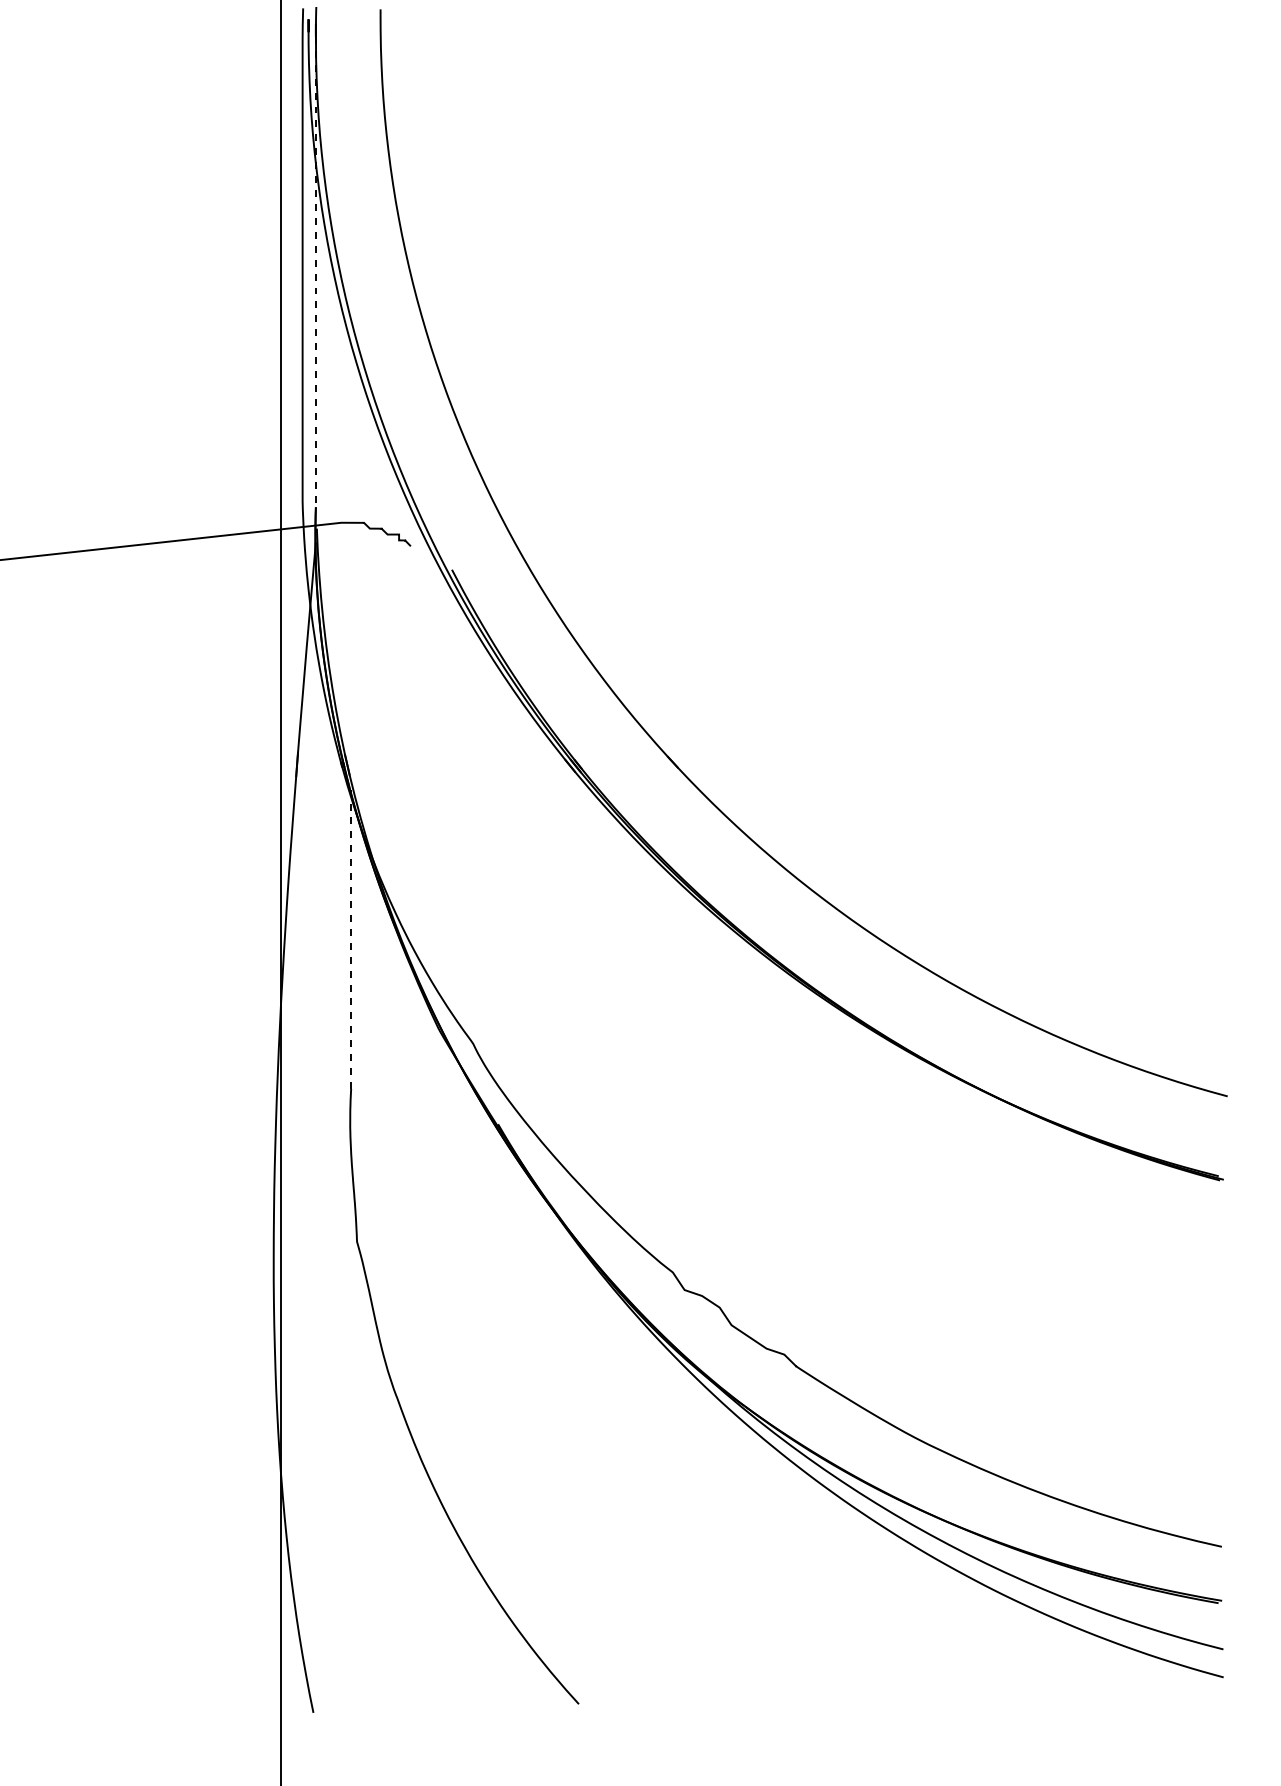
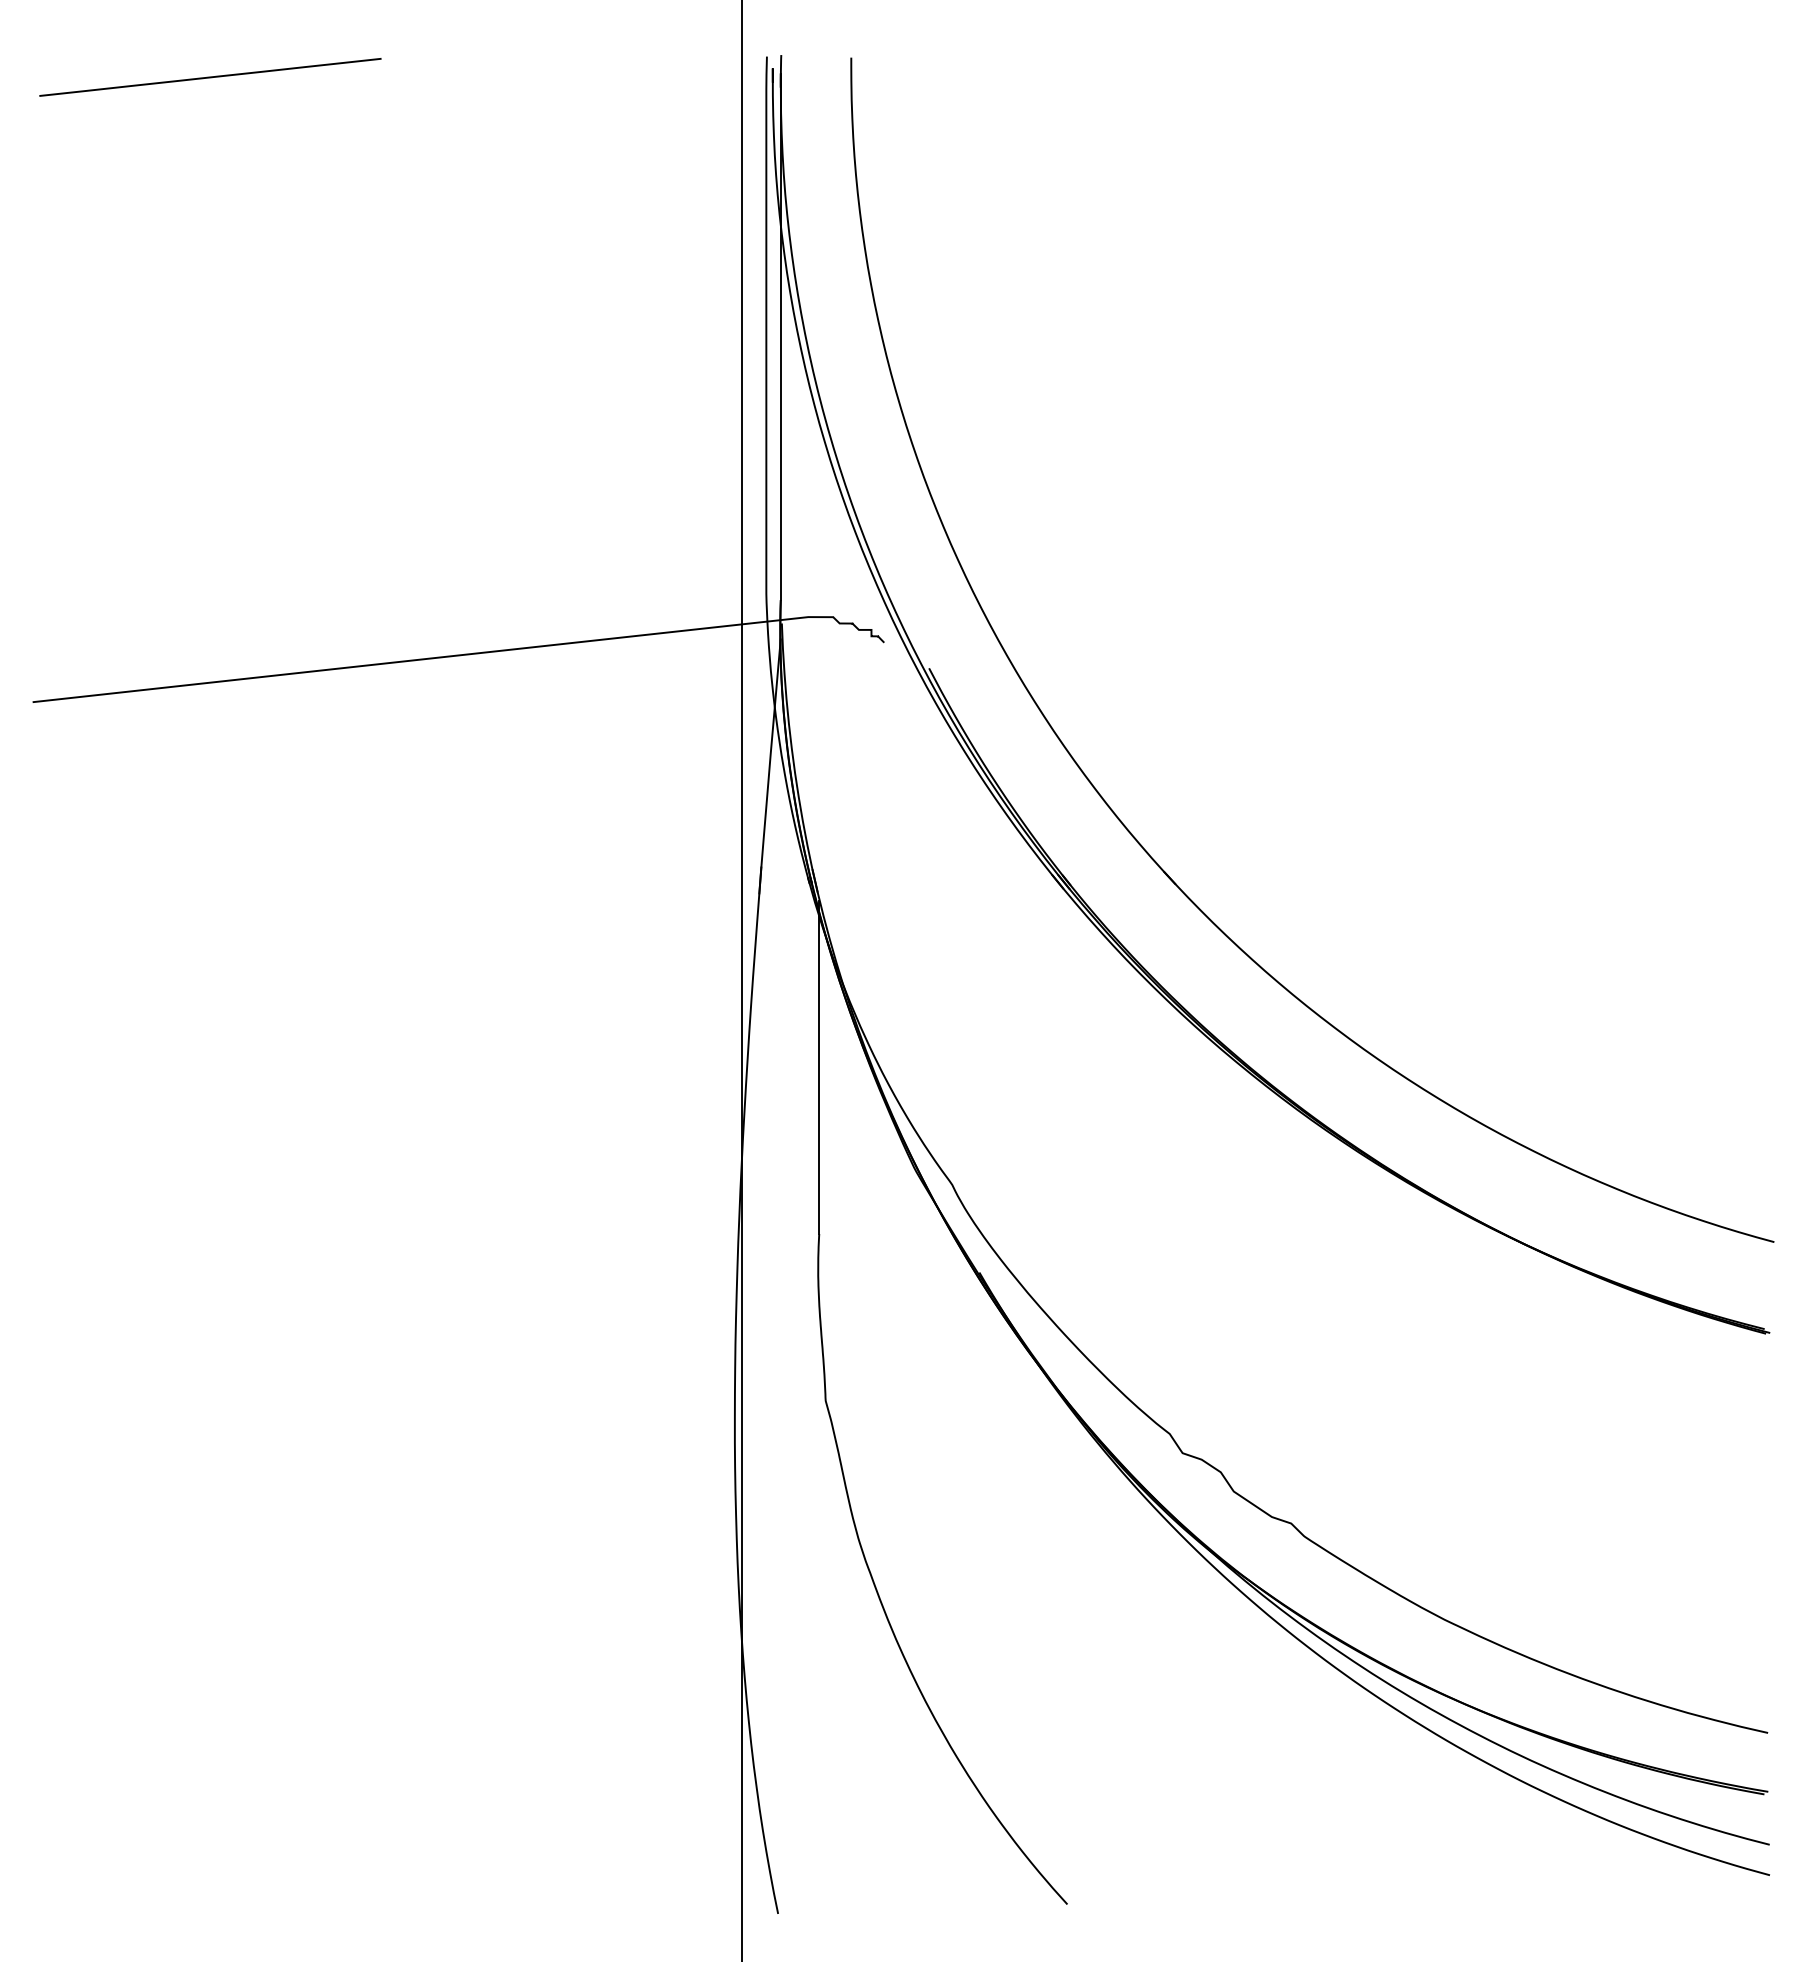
line: (315, 272) -> (780, 344), dashed -> solid
line: (351, 936) -> (819, 1067), dashed -> solid

